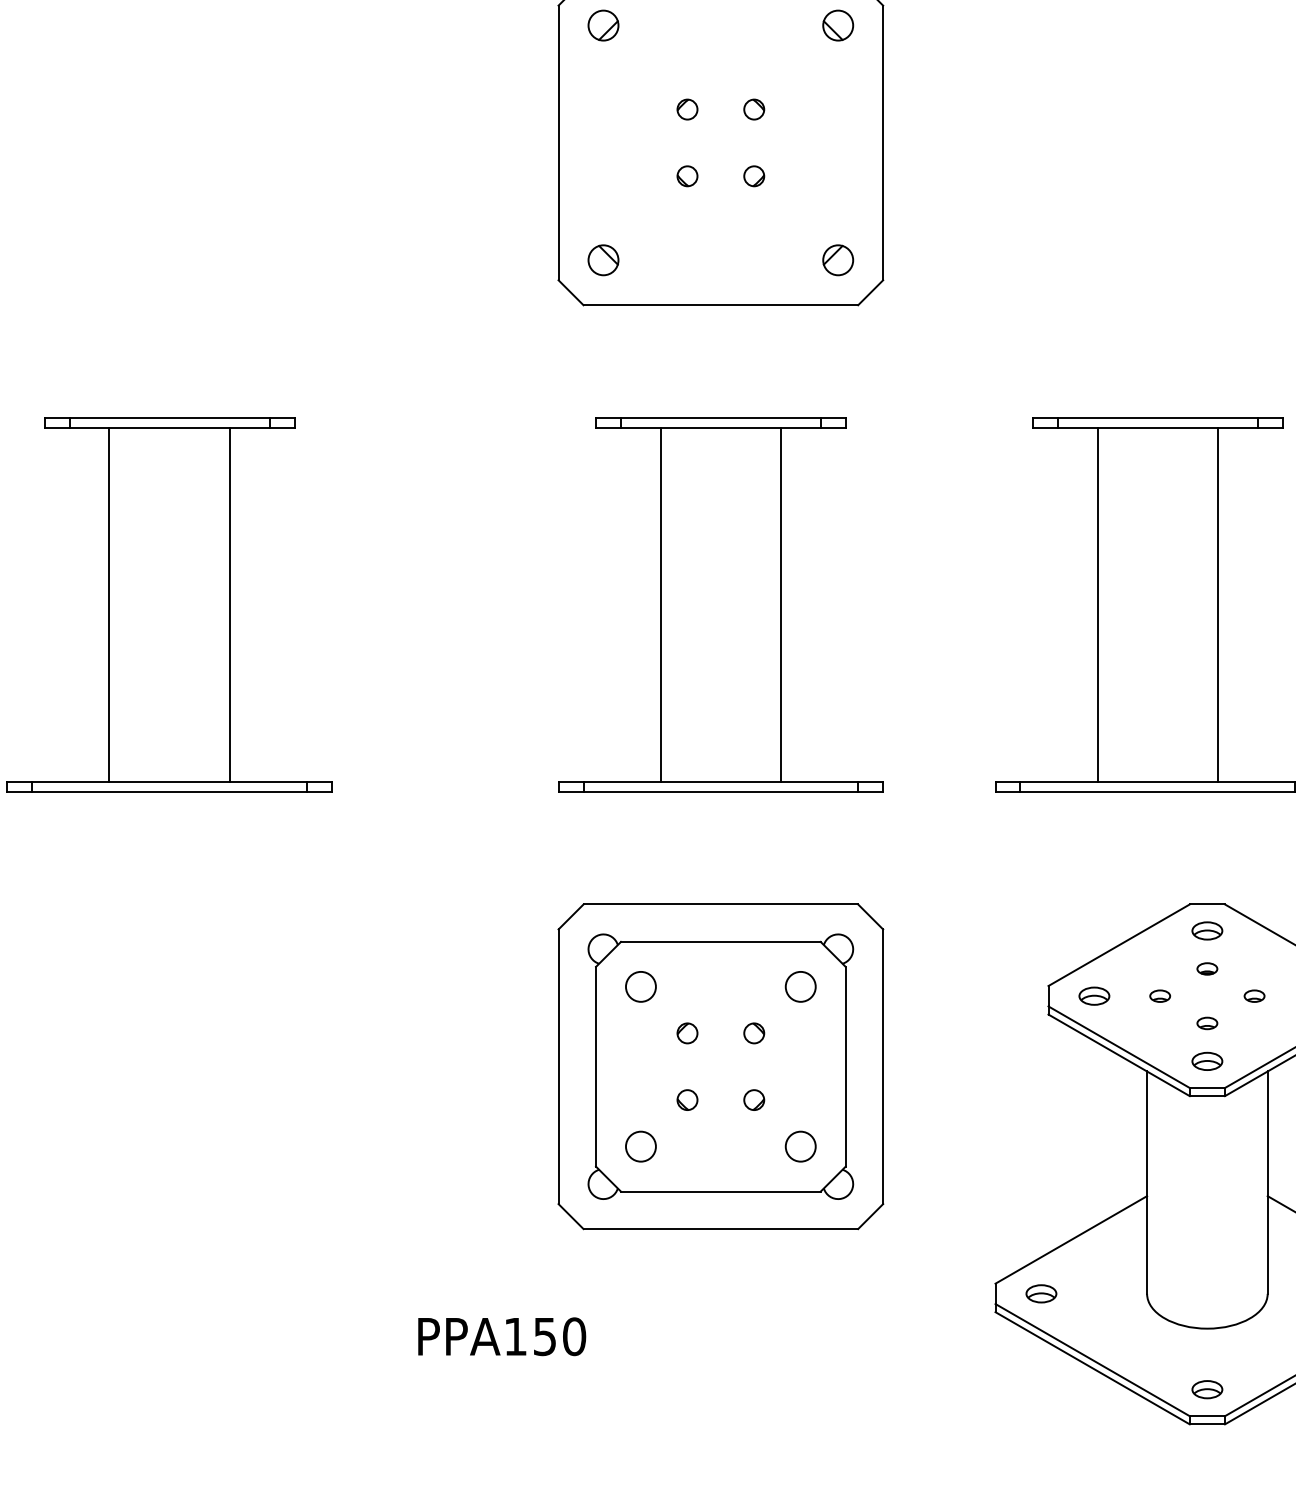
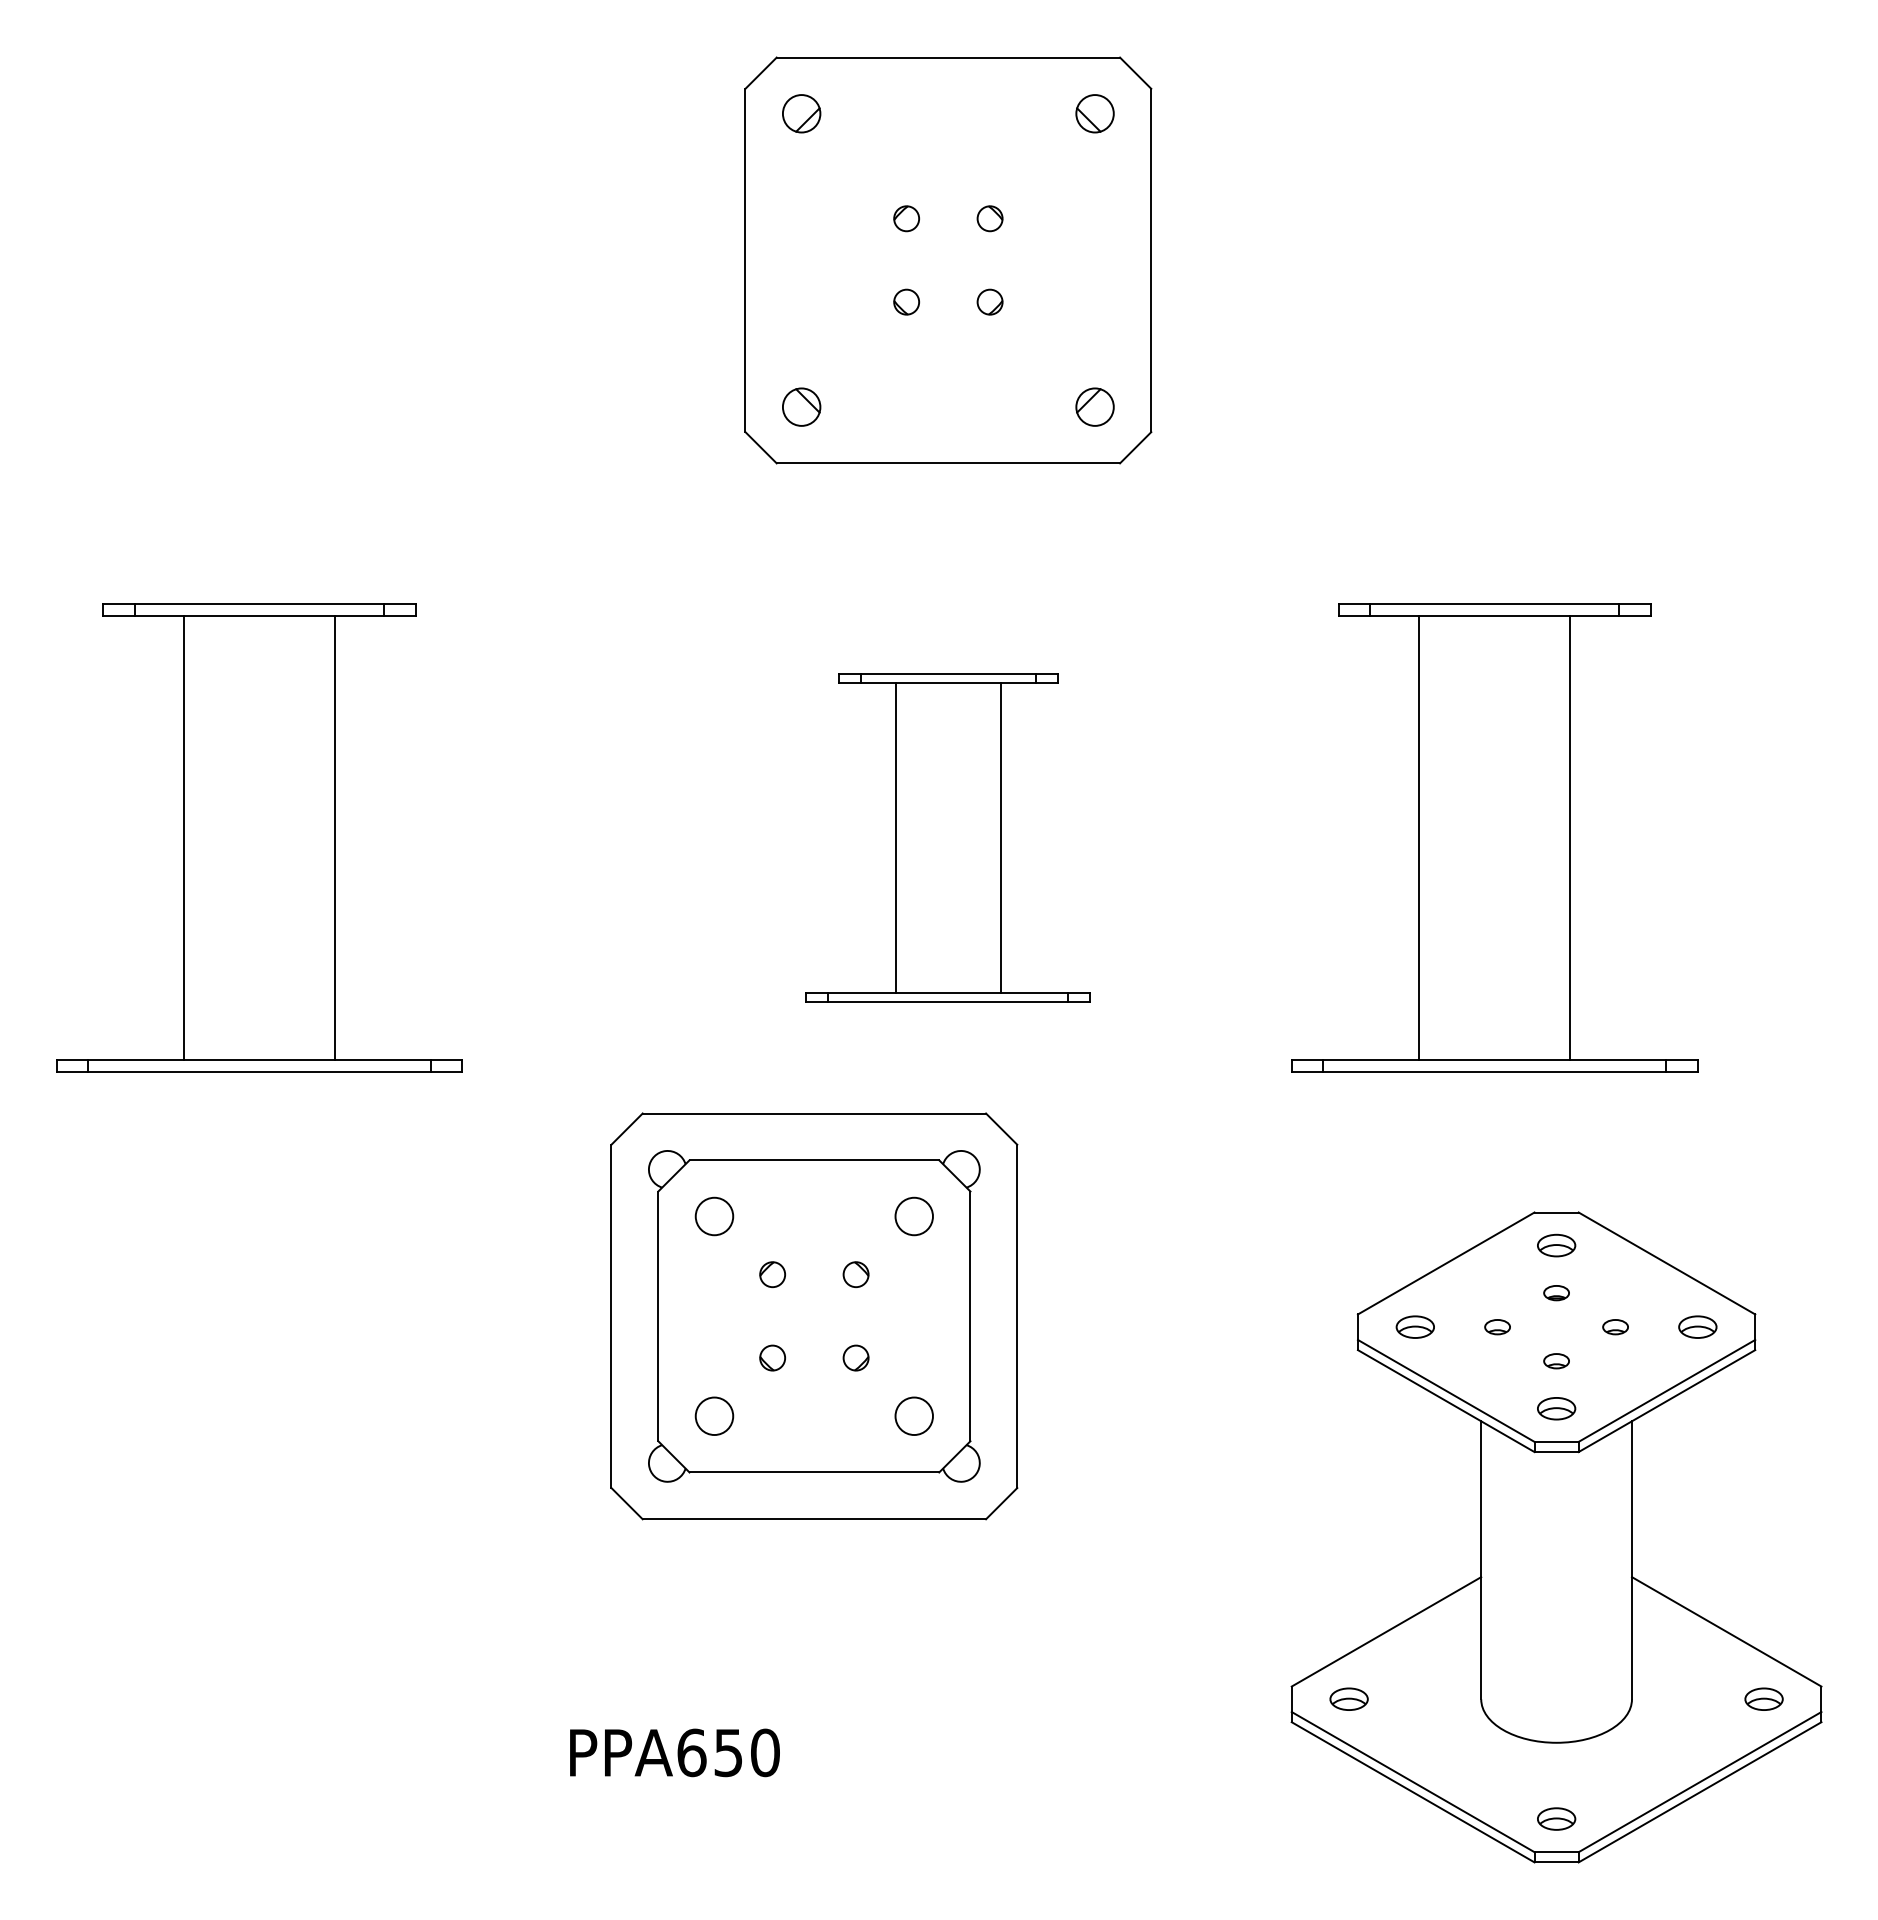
part: (720, 604) -> (947, 837), size x0.7
part: (720, 1066) -> (814, 1316), moved
text: (515, 1336) -> (691, 1752), PPA150 -> PPA650

